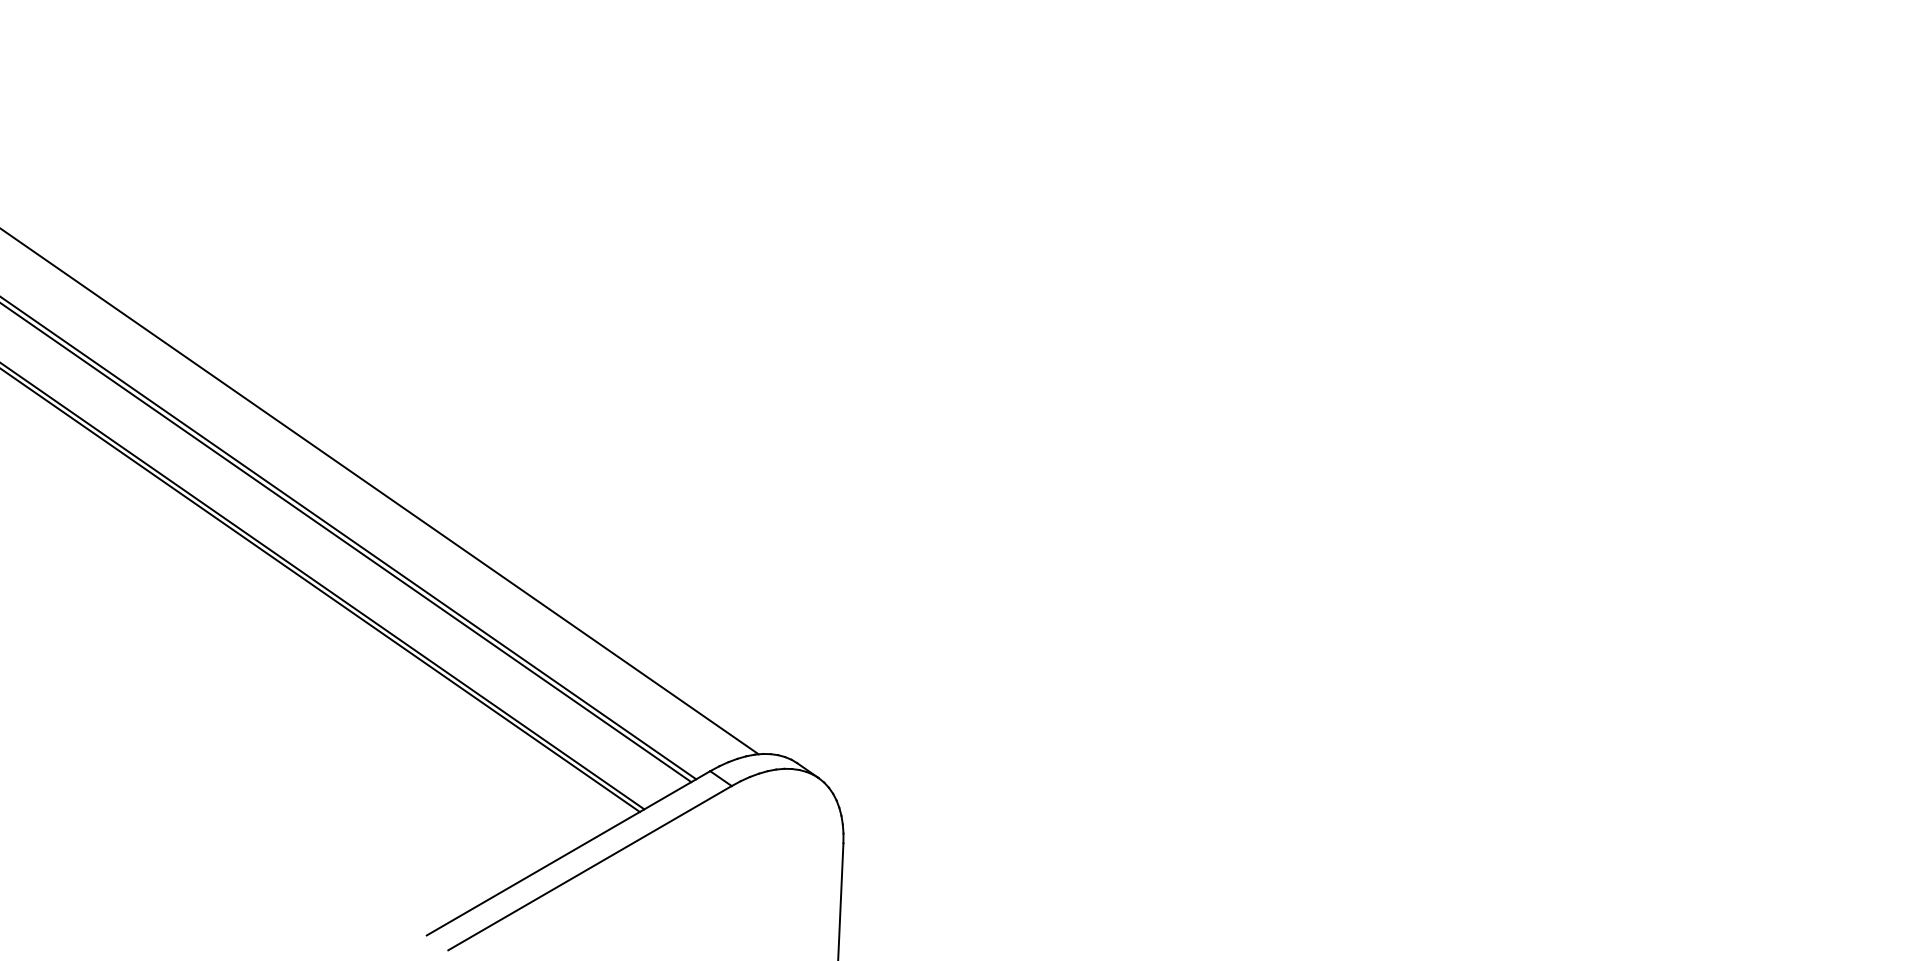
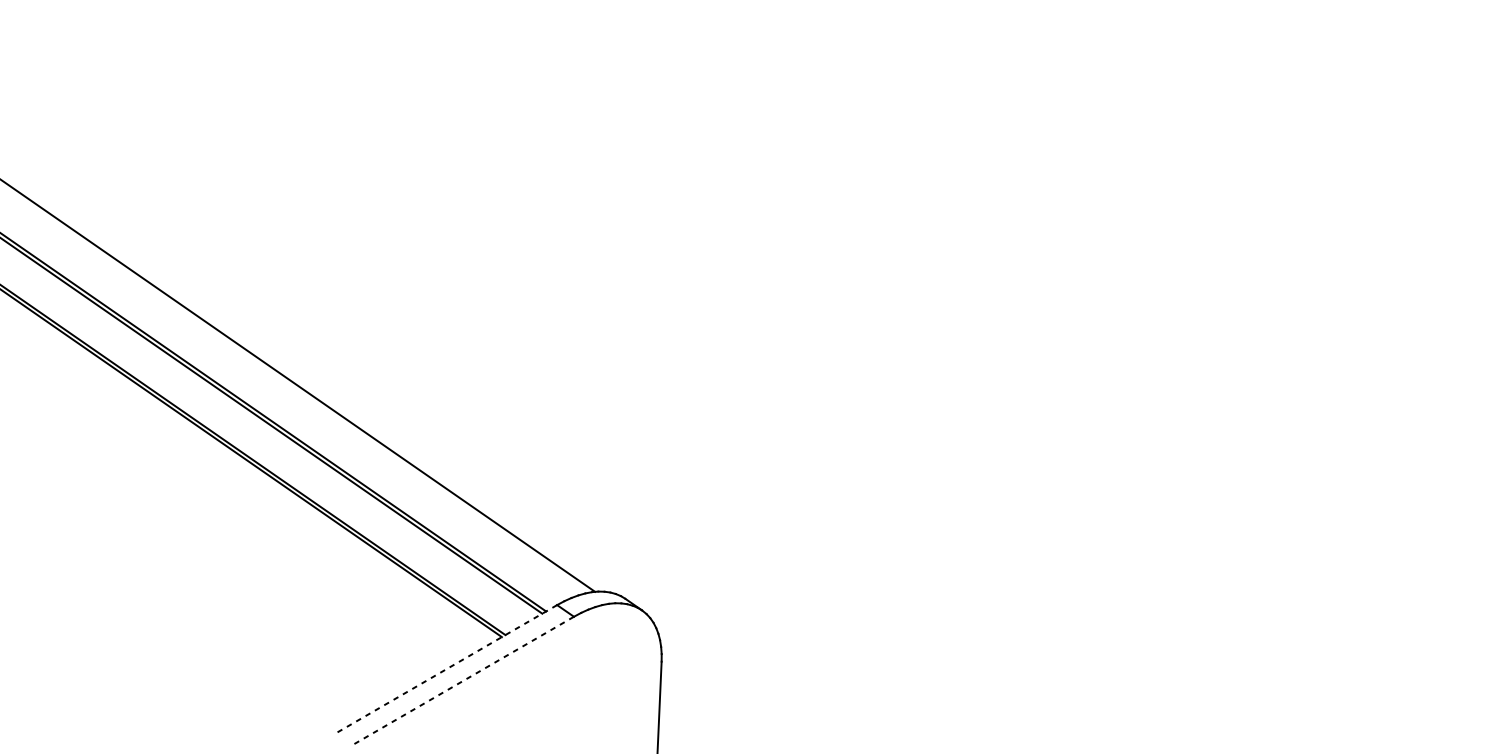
line: (568, 853) -> (445, 669), solid -> dashed
line: (590, 868) -> (463, 681), solid -> dashed

